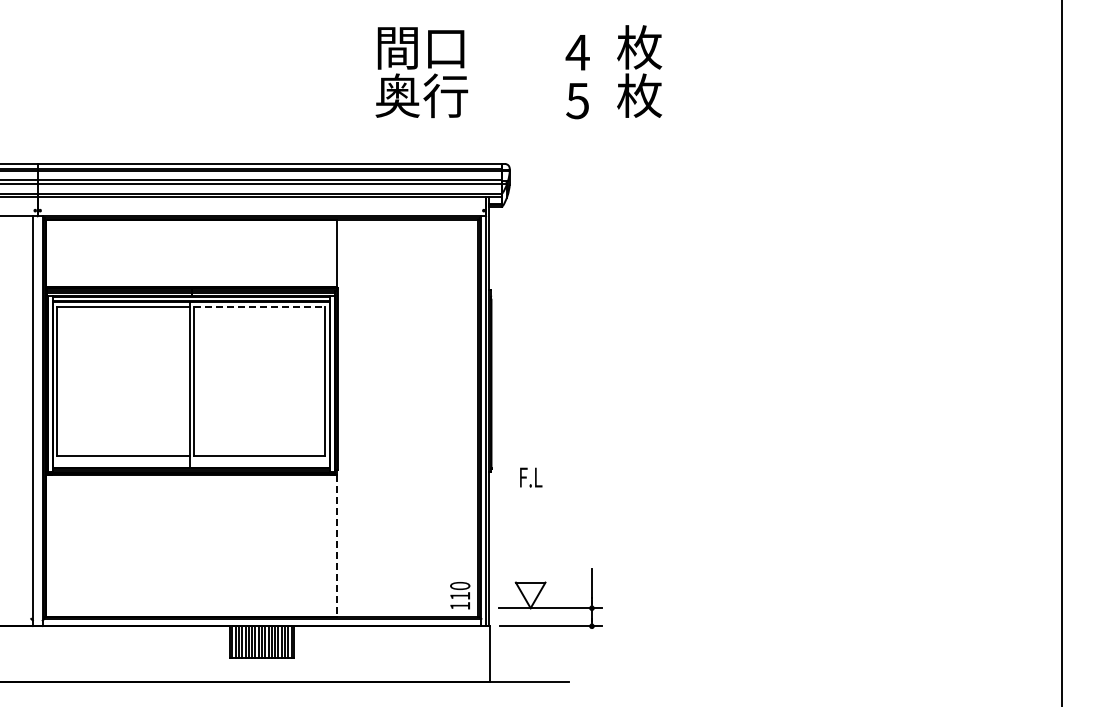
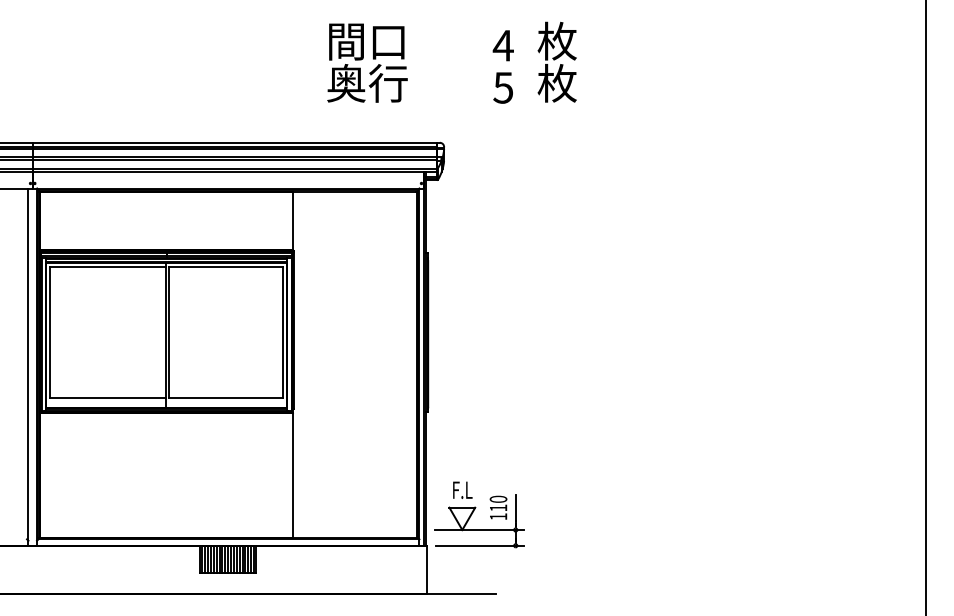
line: (259, 306) -> (225, 267), dashed -> solid
text: (531, 477) -> (463, 490), moved
line: (336, 546) -> (293, 476), dashed -> solid
text: (460, 595) -> (498, 507), moved

